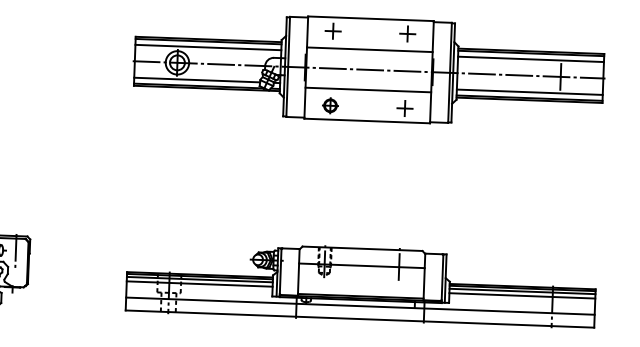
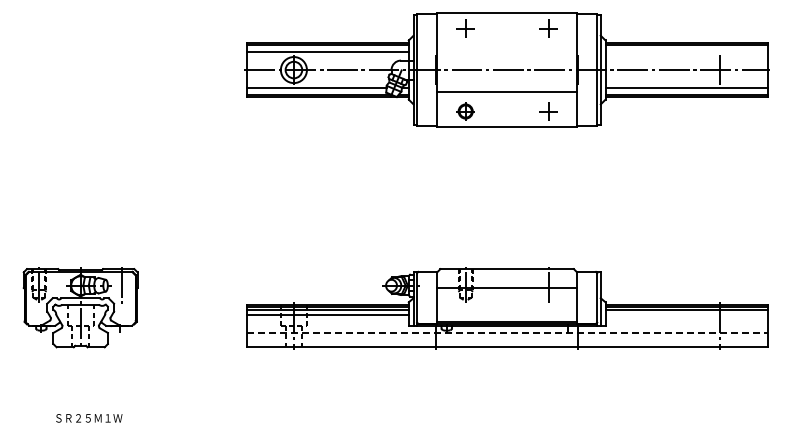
line: (370, 49) -> (507, 47), removed
line: (530, 59) -> (686, 51), removed
line: (522, 295) -> (686, 314), removed
line: (360, 305) -> (507, 332), solid -> dashed

